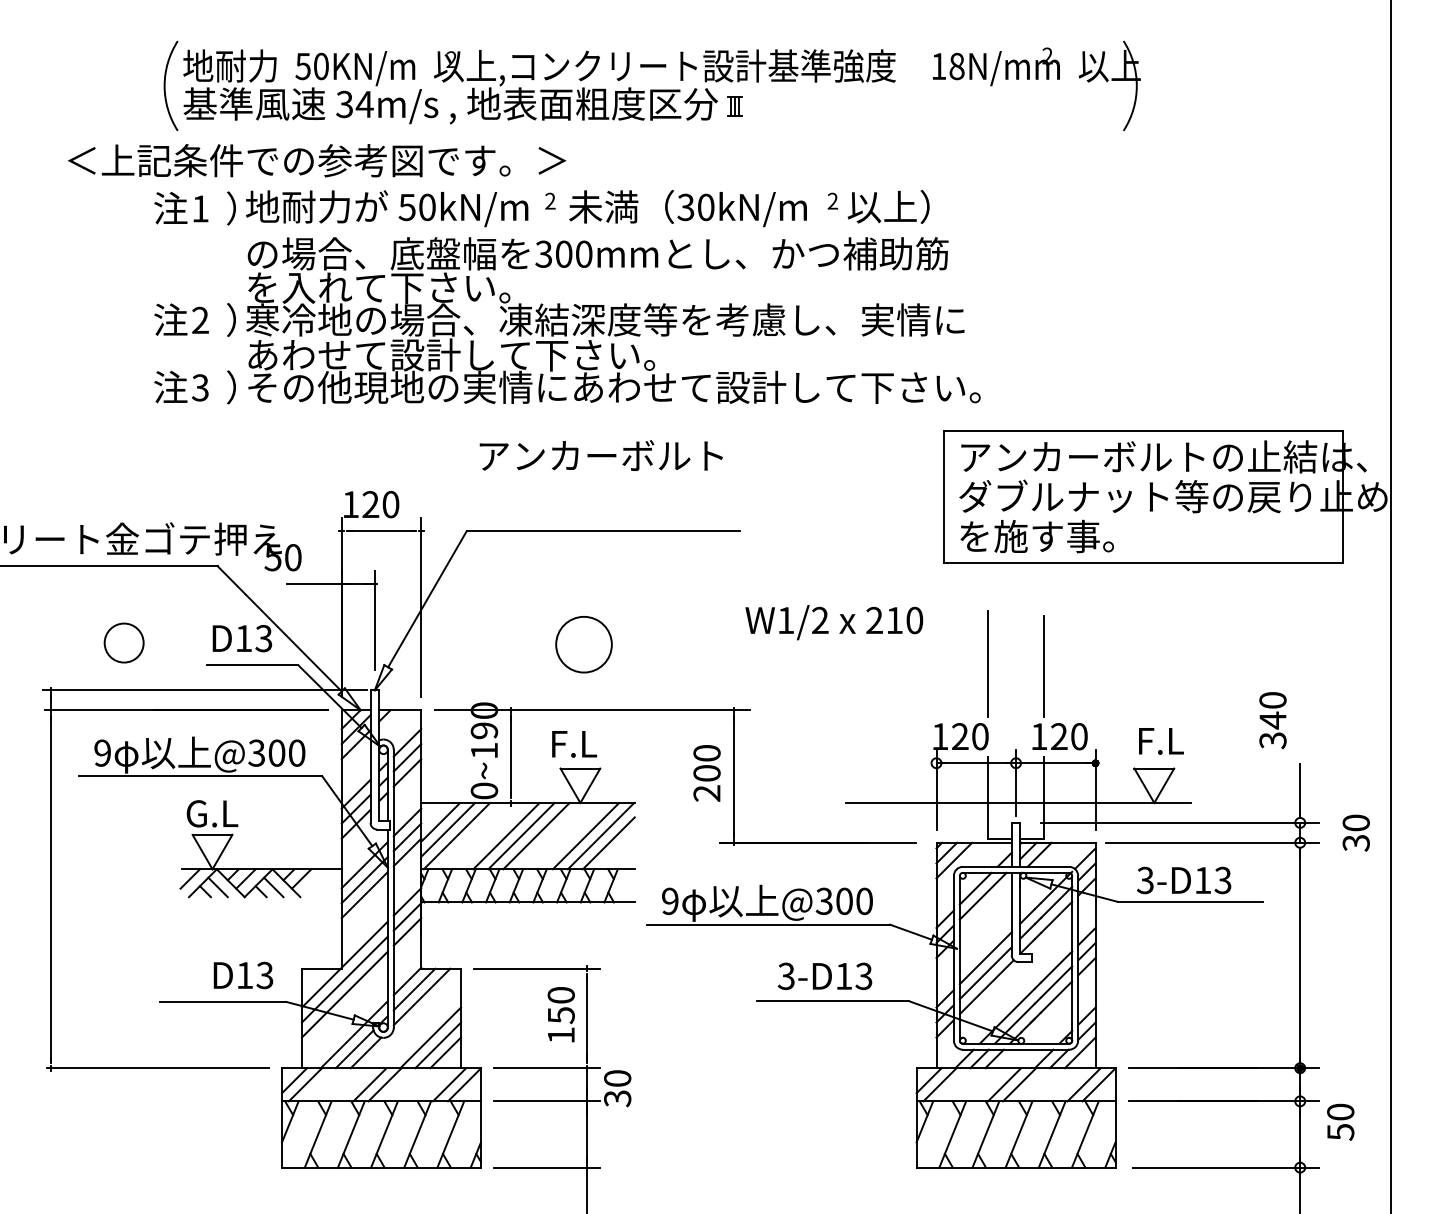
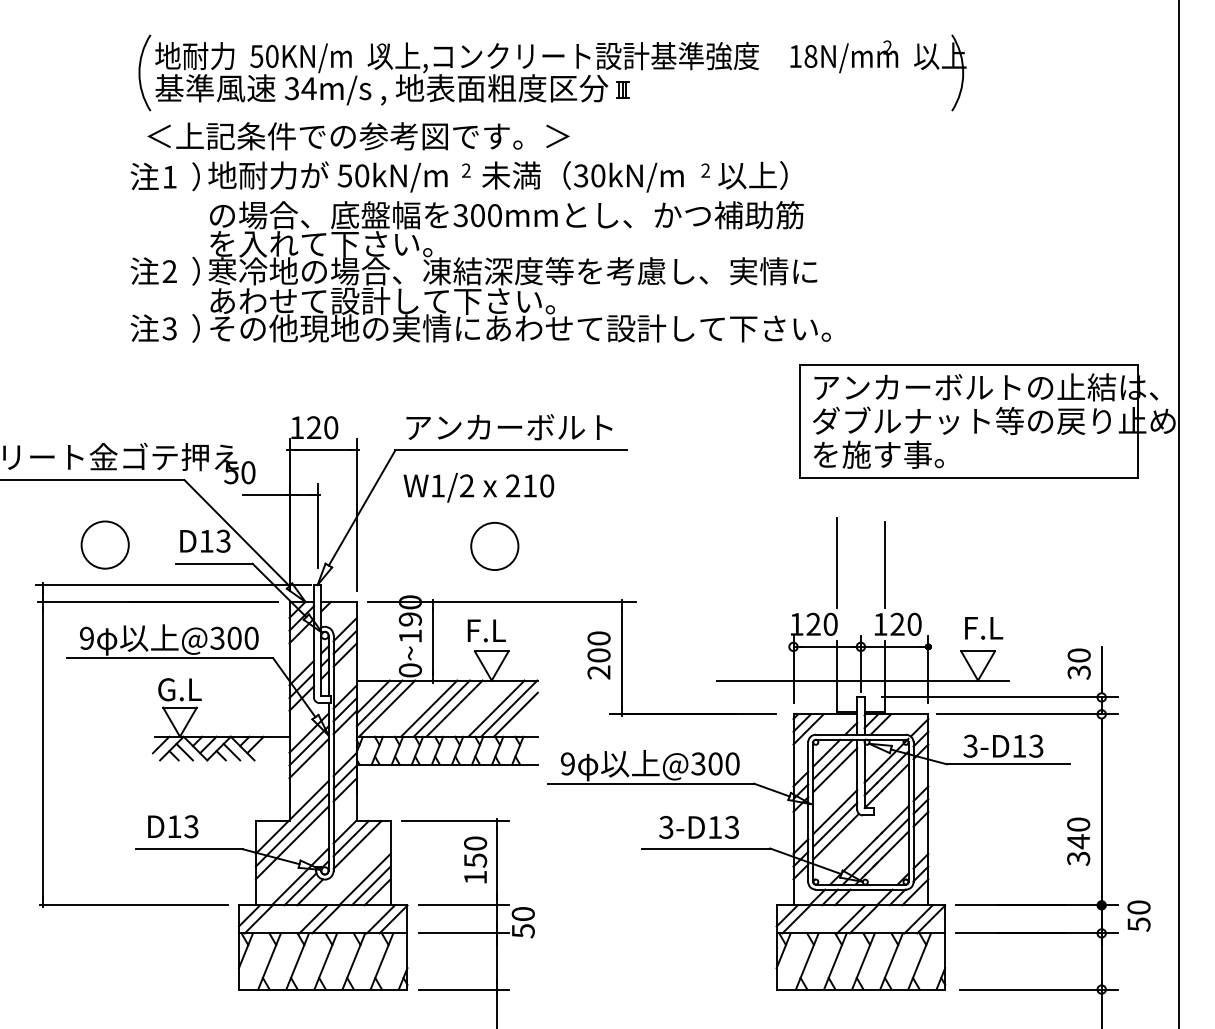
text: (316, 160) -> (358, 136), moved
text: (601, 455) -> (509, 427), moved
text: (833, 622) -> (478, 487), moved
circle: (123, 642) -> (104, 544), size x1.43
text: (1272, 720) -> (1078, 841), moved
text: (1355, 832) -> (1078, 663), moved
line: (986, 909) -> (835, 770), added
text: (243, 975) -> (173, 826), moved
text: (616, 1099) -> (522, 931), 30 -> 50
text: (1340, 1121) -> (1138, 915), moved

